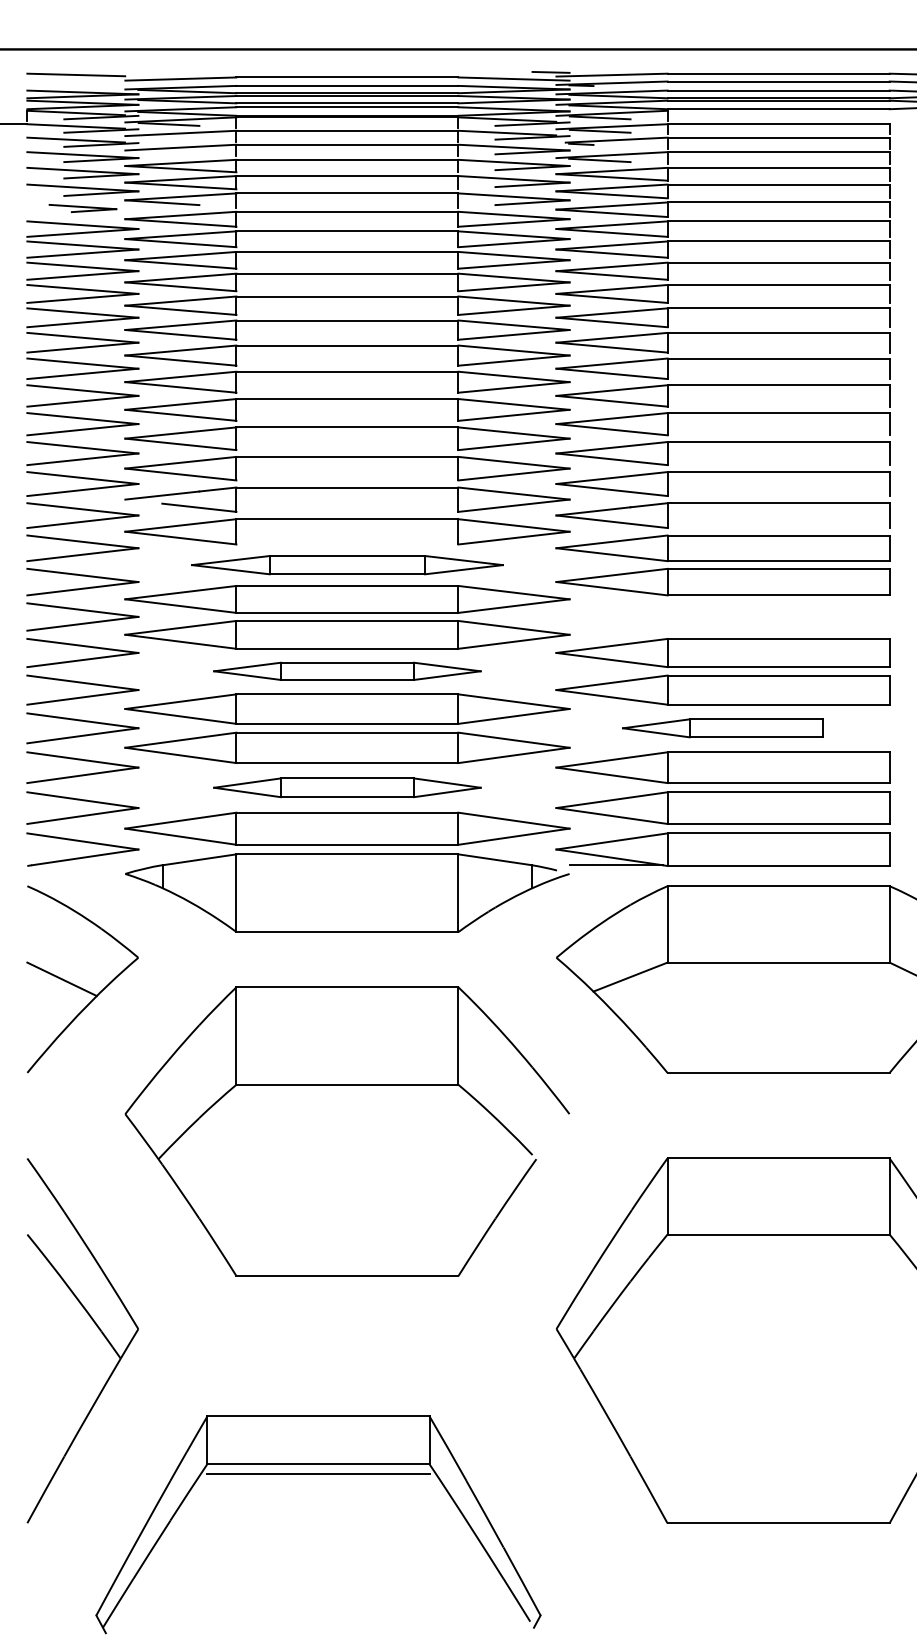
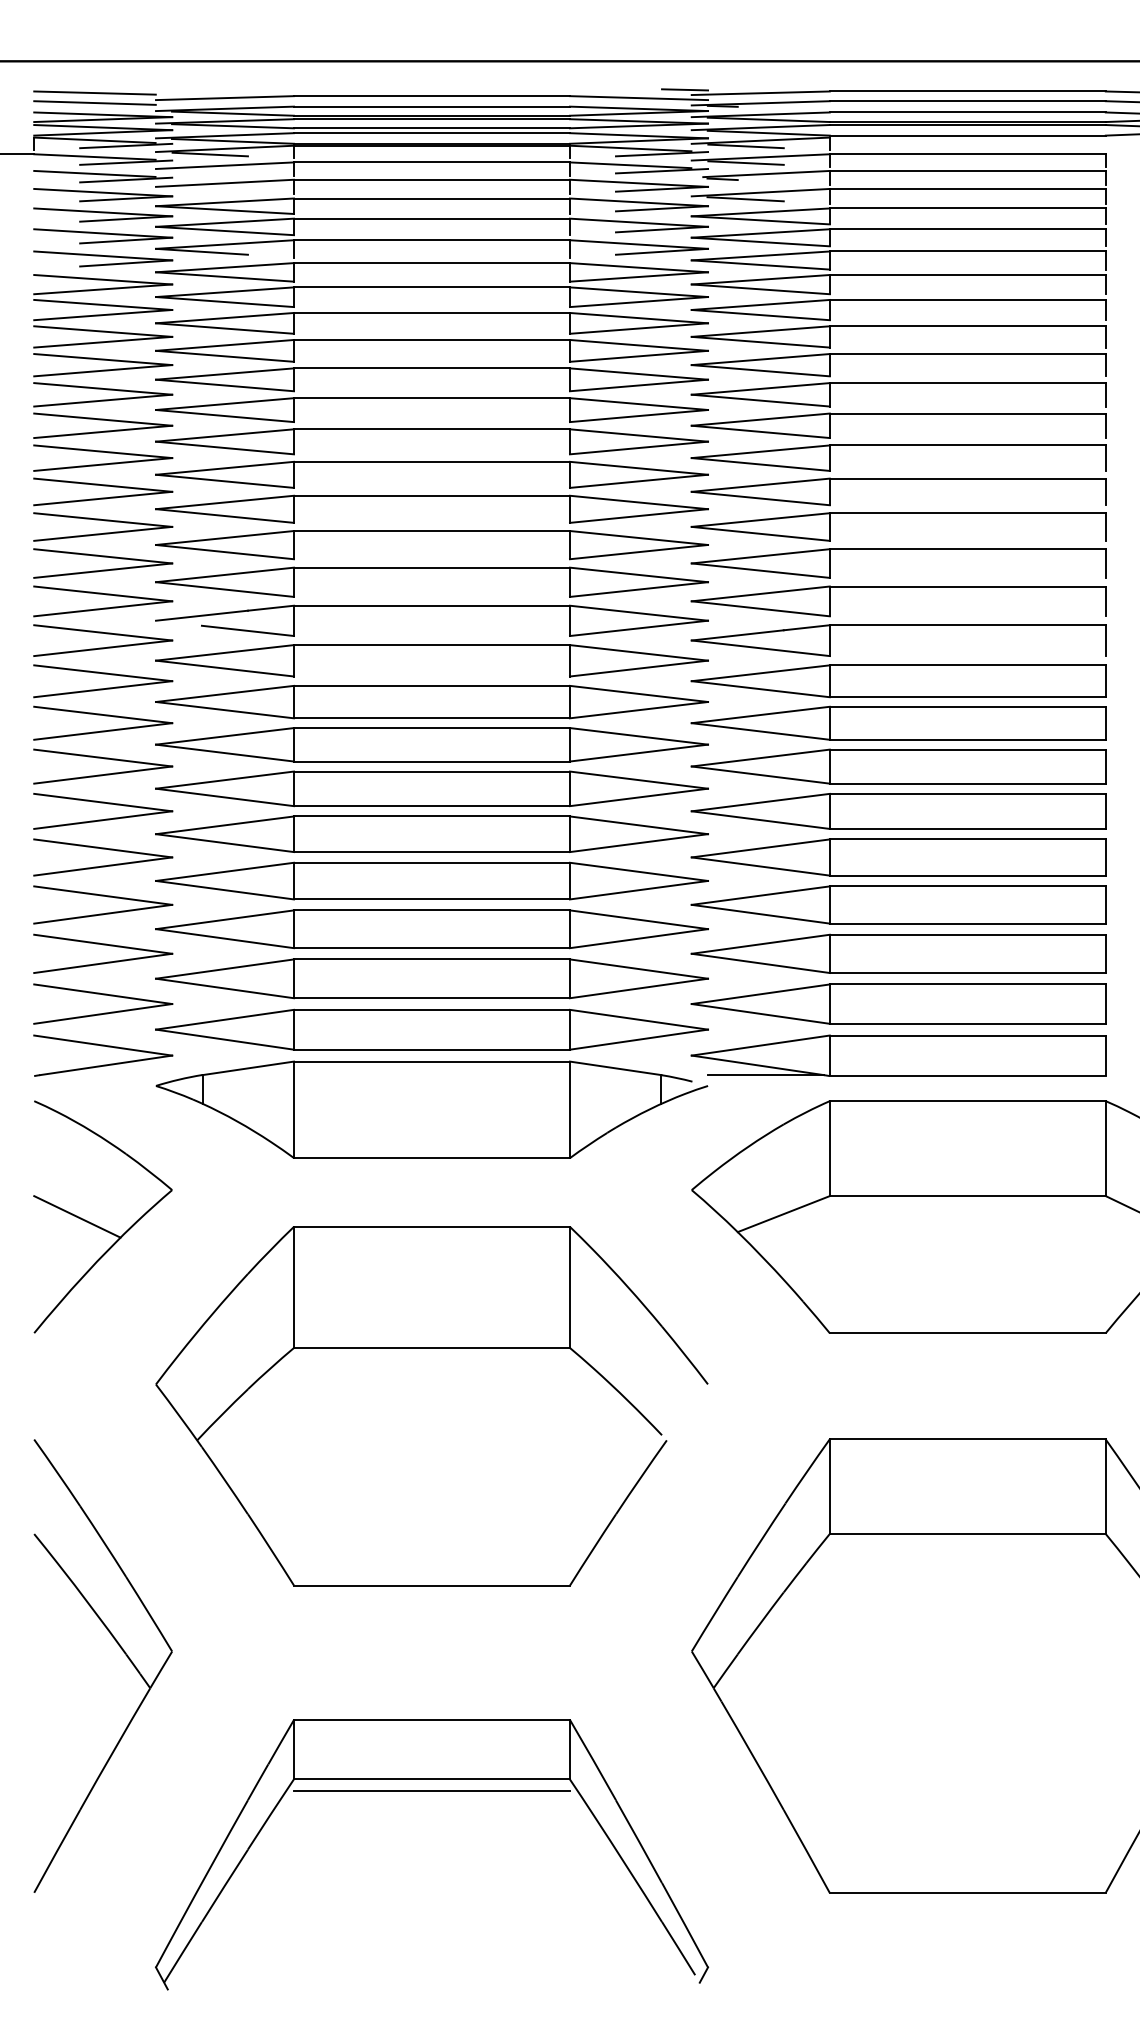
line: (75, 82) -> (94, 102), added
part: (83, 208) -> (103, 258), size x1.67
part: (347, 565) -> (431, 702), size x1.43
part: (722, 616) -> (898, 766), added
part: (347, 670) -> (431, 833), size x1.67
part: (722, 727) -> (898, 904), size x1.67
part: (347, 787) -> (431, 978), size x1.67
part: (318, 1473) -> (432, 1791), moved

